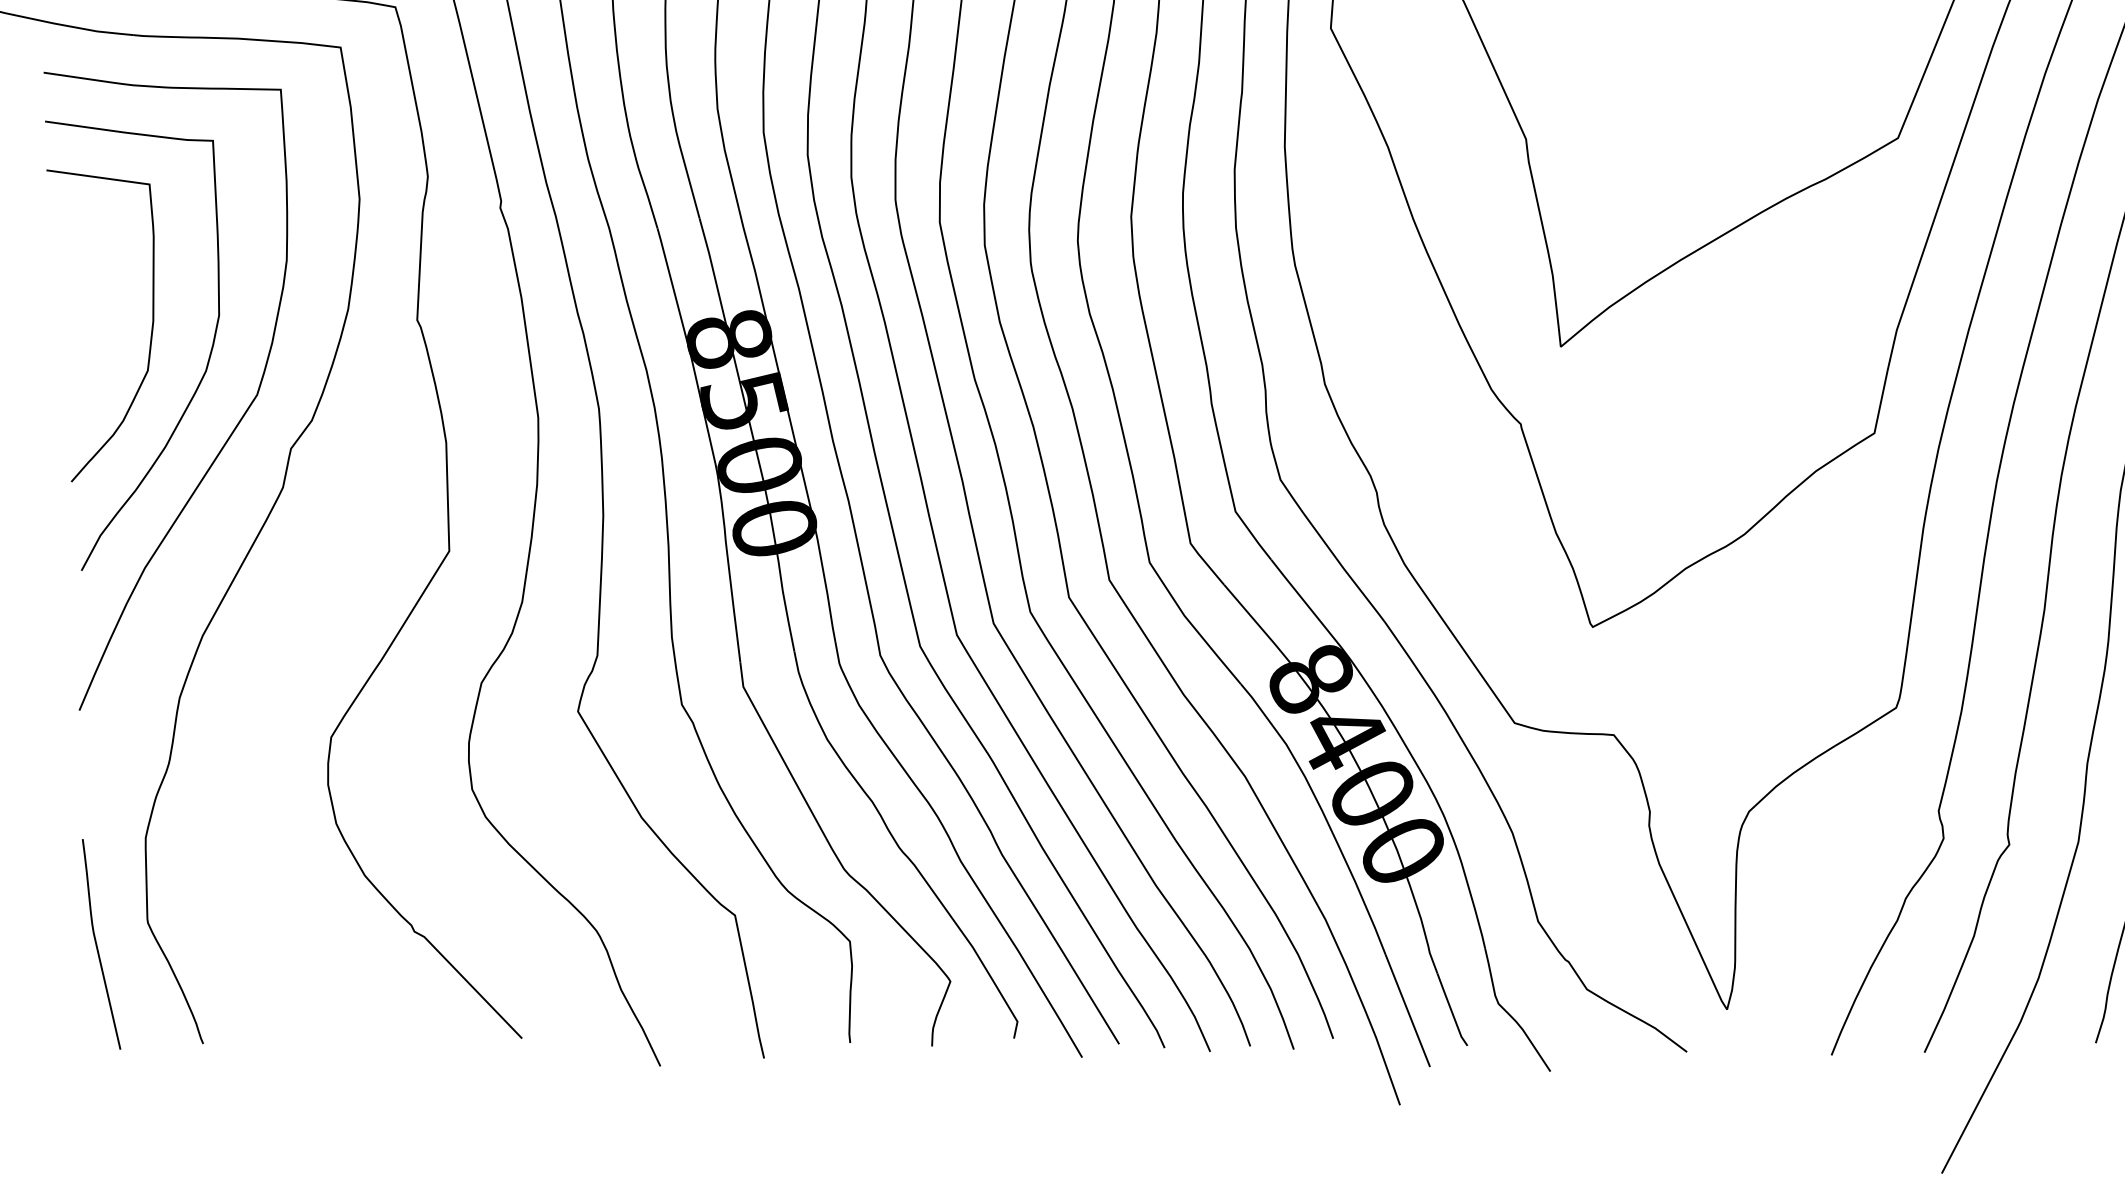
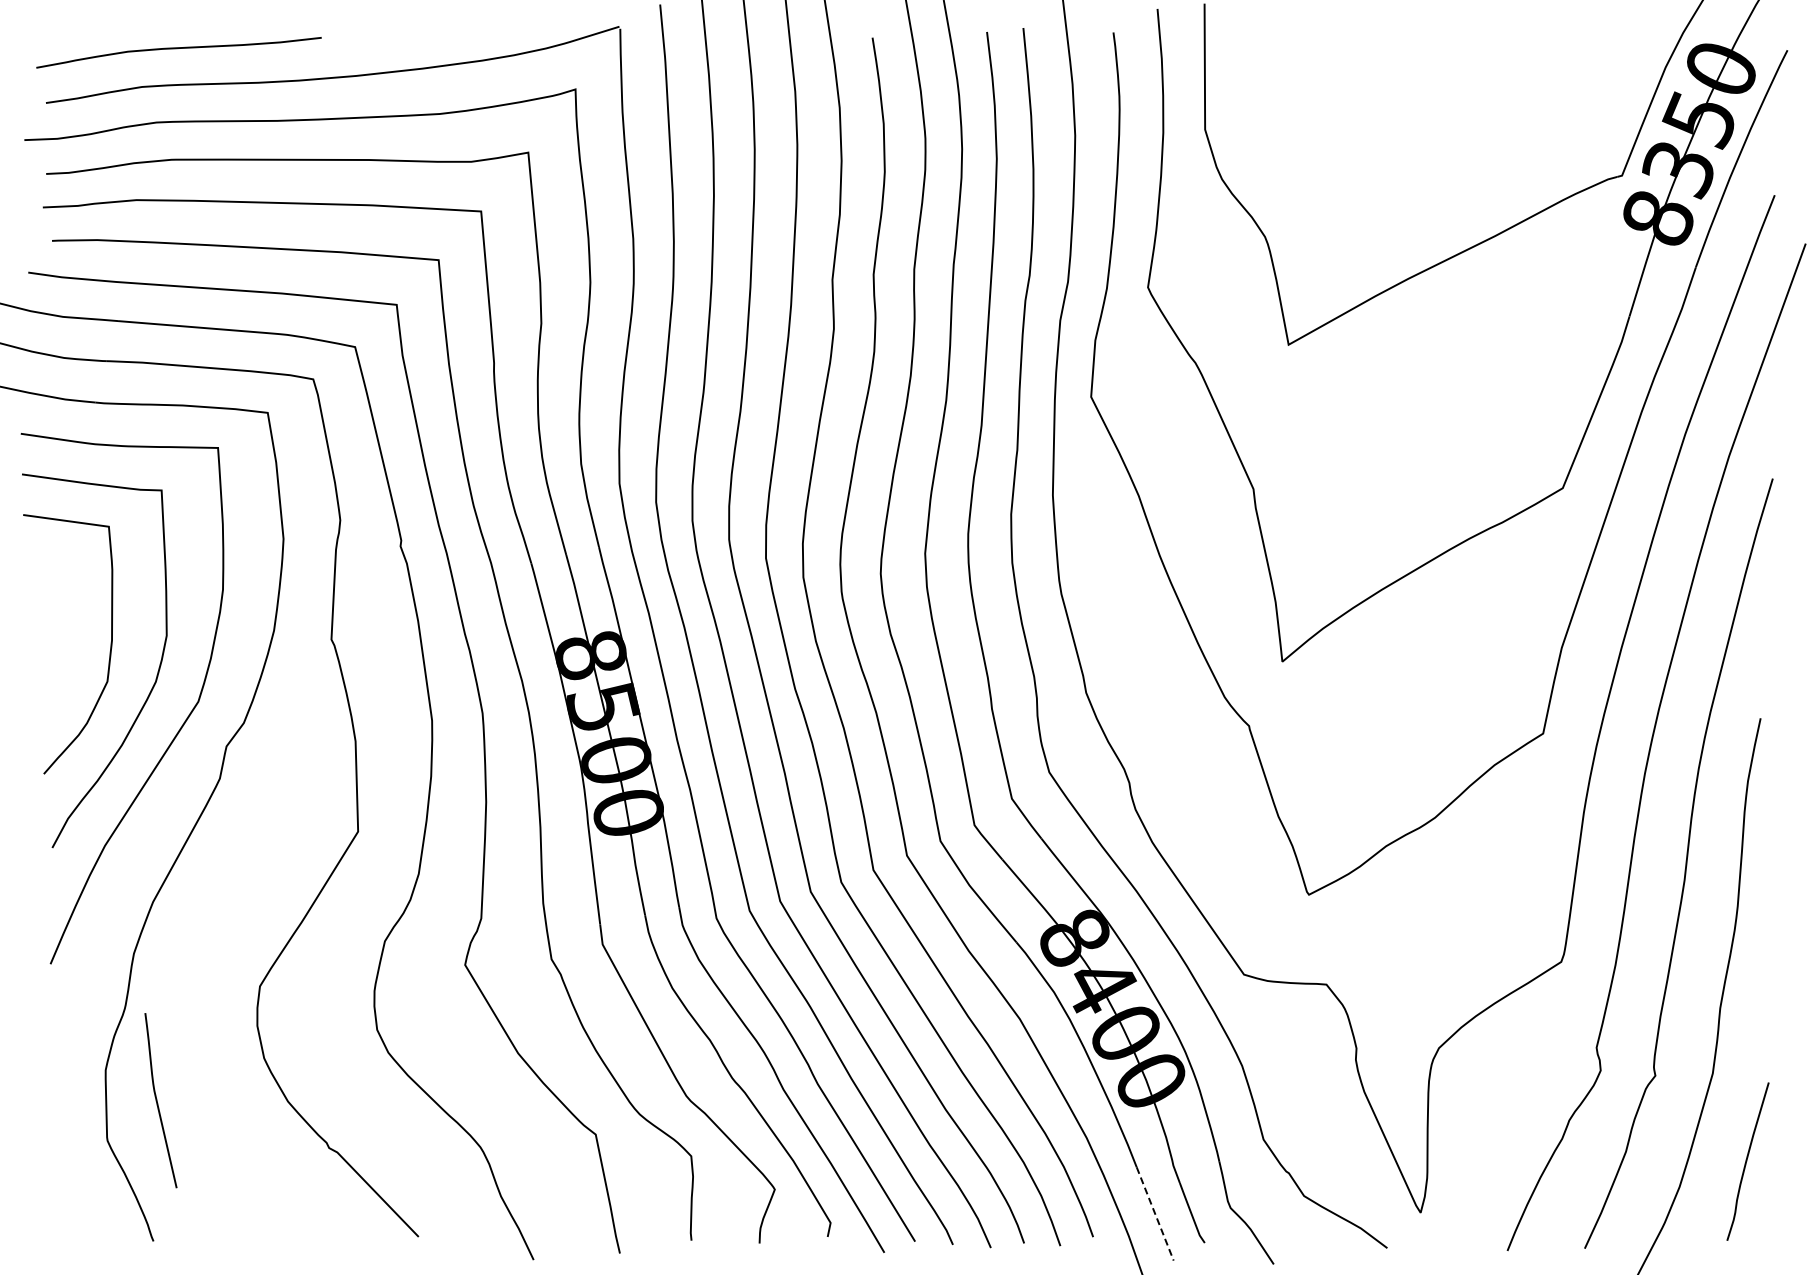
curve: (97, 944) -> (157, 1100), moved
line: (1408, 1011) -> (1155, 1214), solid -> dashed

